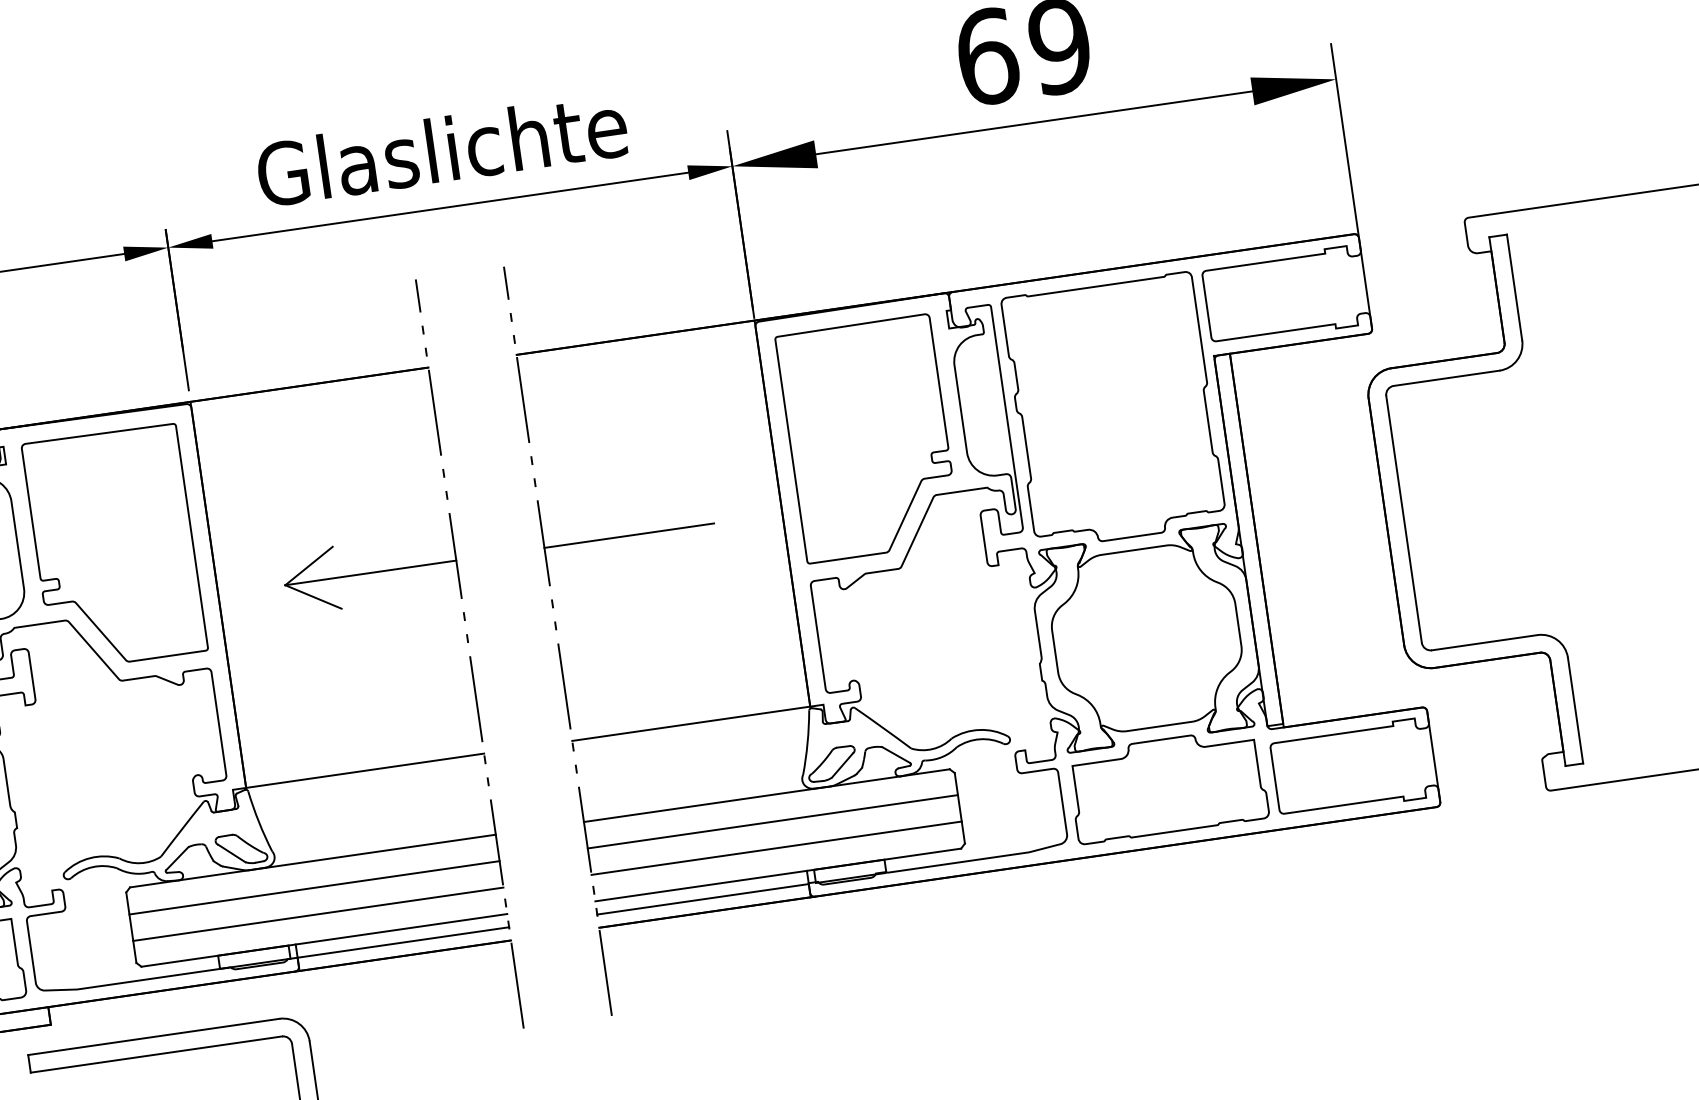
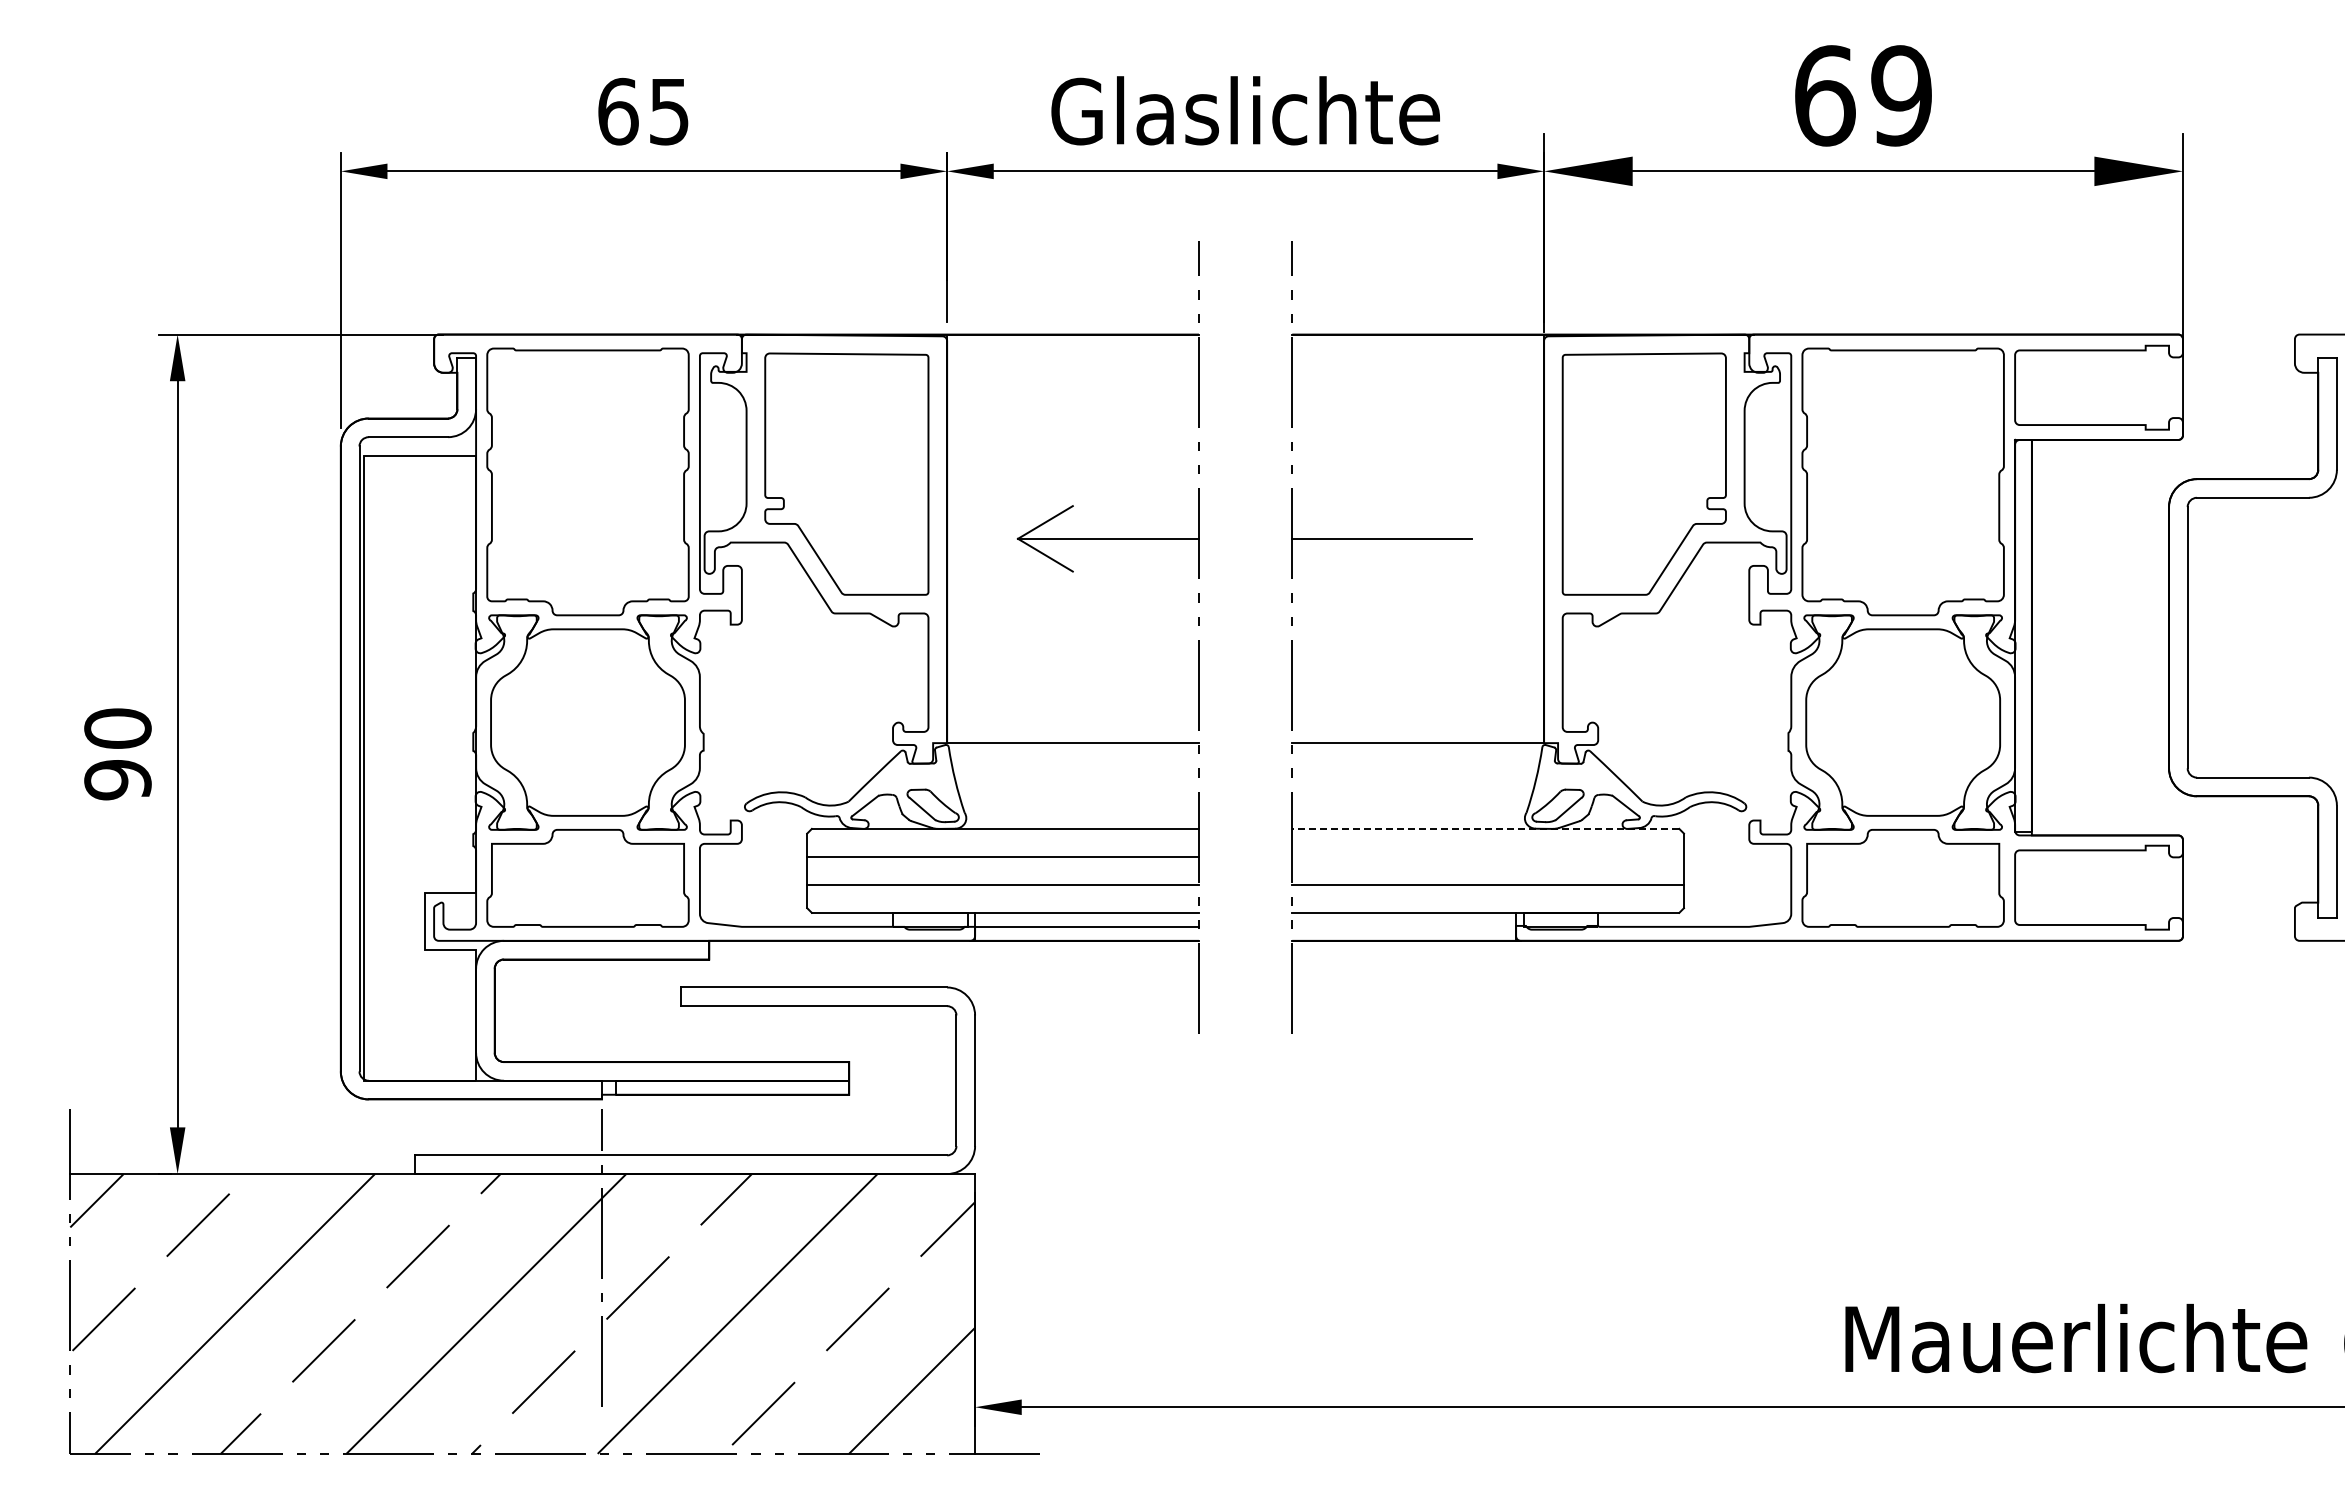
line: (766, 795) -> (1485, 828), solid -> dashed
line: (772, 821) -> (1487, 856), removed
line: (703, 898) -> (1404, 926), removed

